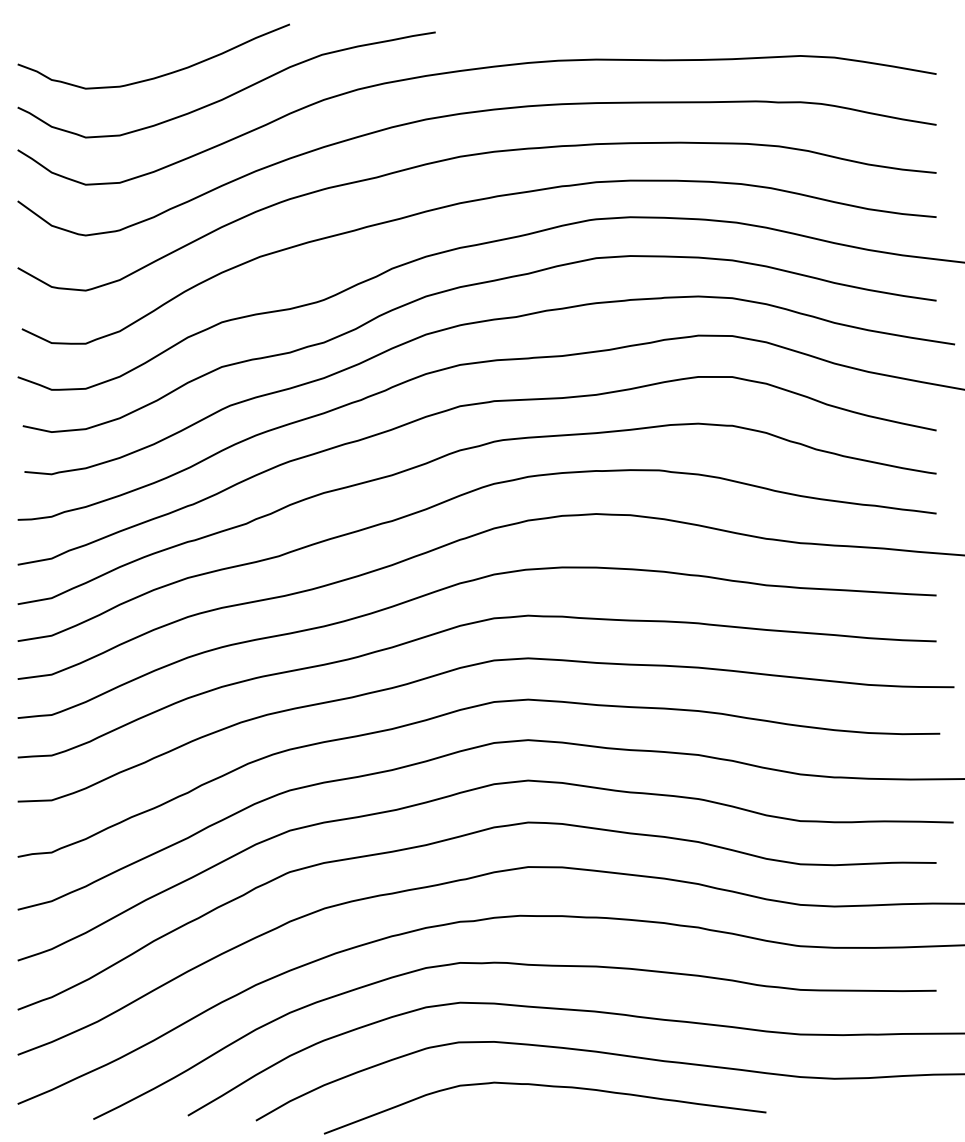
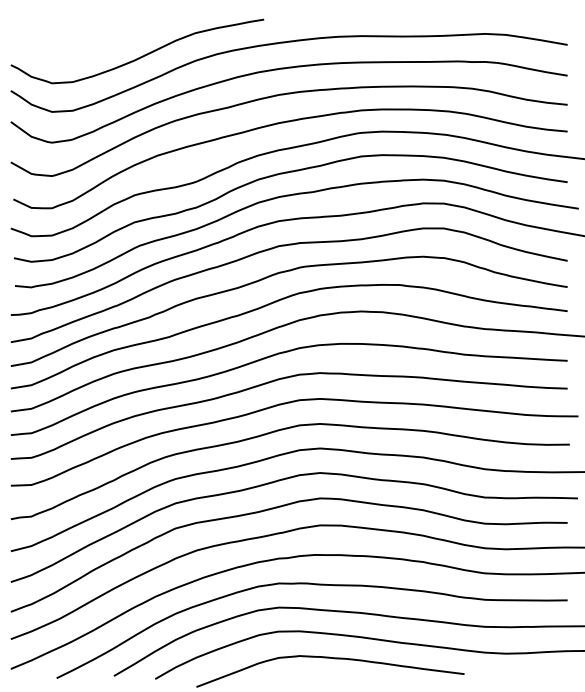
curve: (159, 75) -> (96, 45), removed

